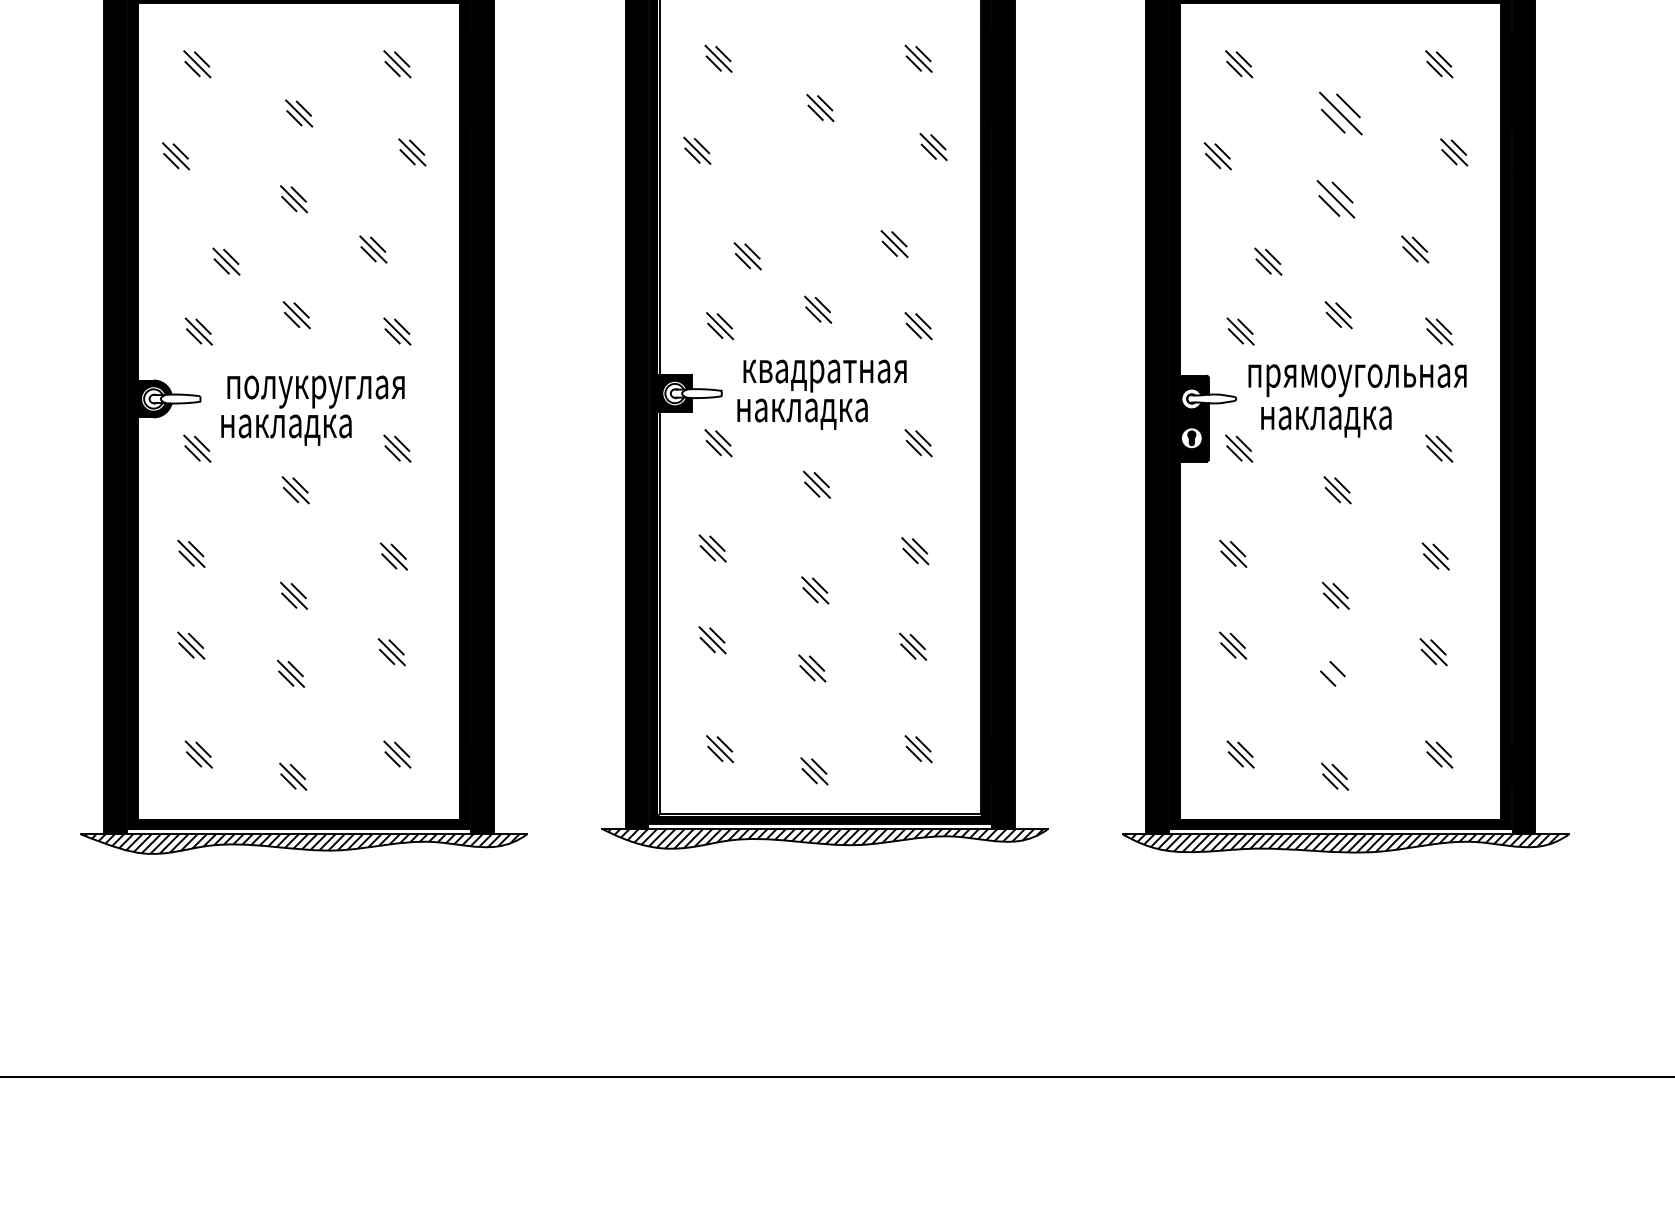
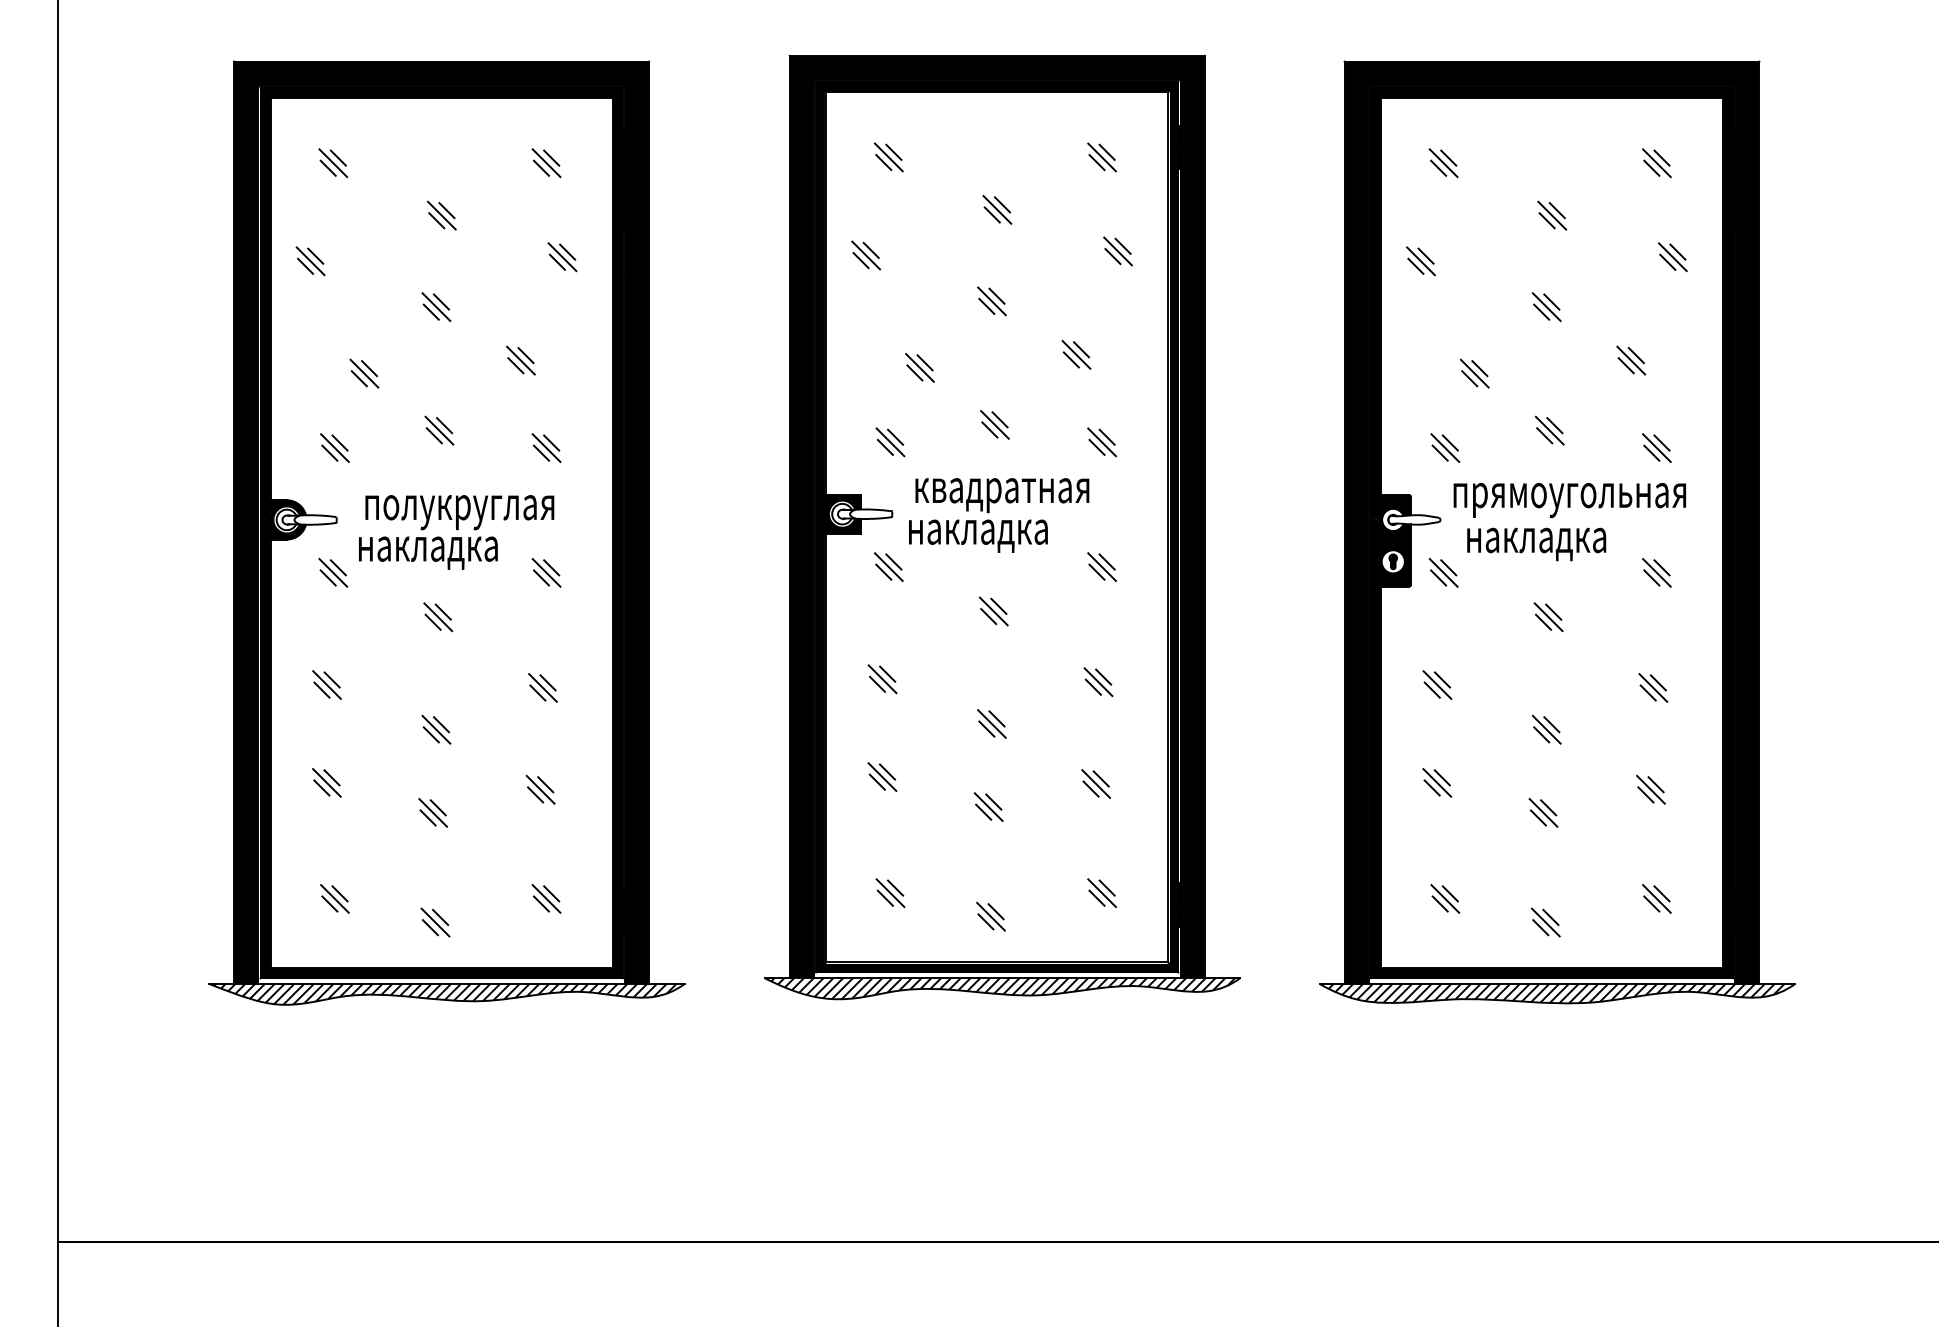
part: (1341, 113) -> (1552, 215), size x0.62
part: (814, 194) -> (991, 301), added
part: (1335, 198) -> (1546, 306), size x0.71
line: (1332, 673) -> (1543, 812), added

